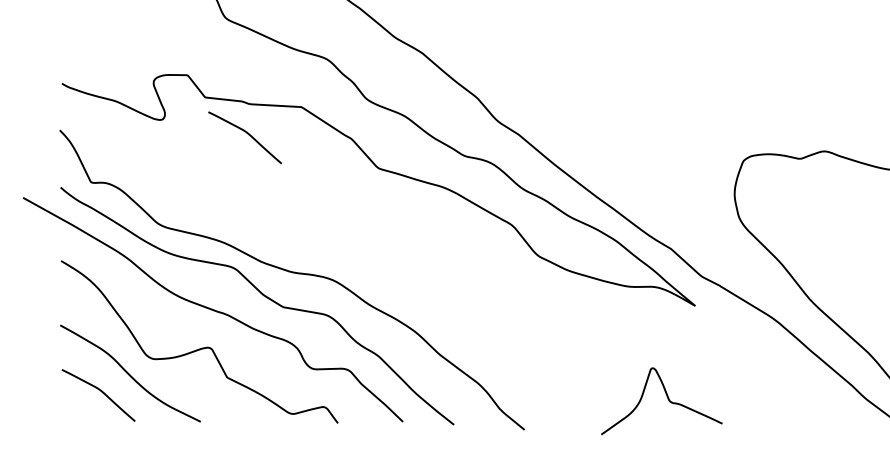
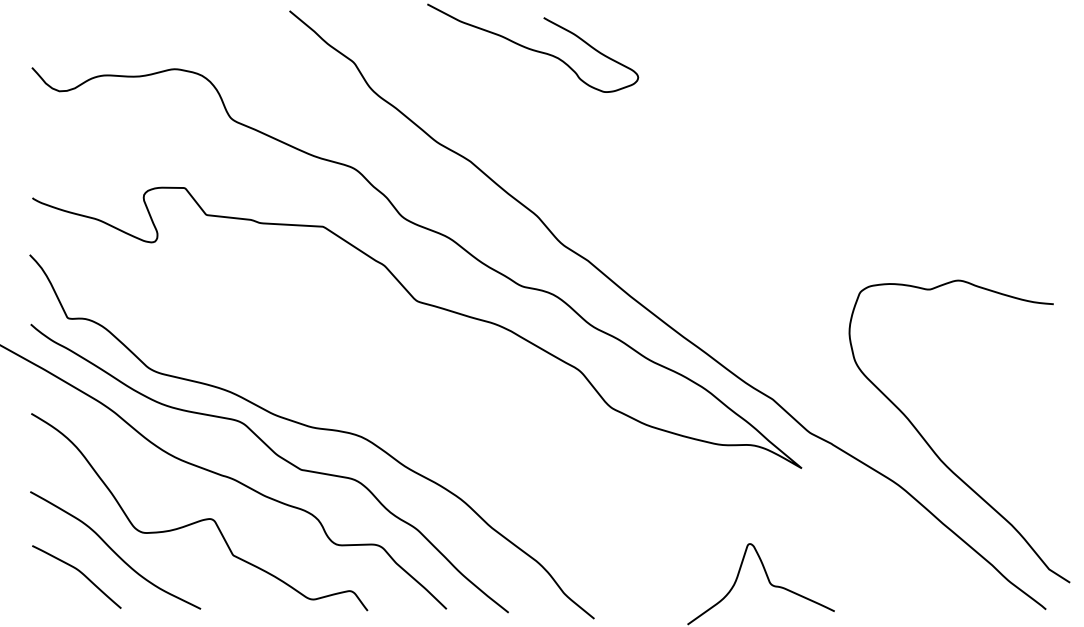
curve: (247, 134) -> (257, 259), removed

